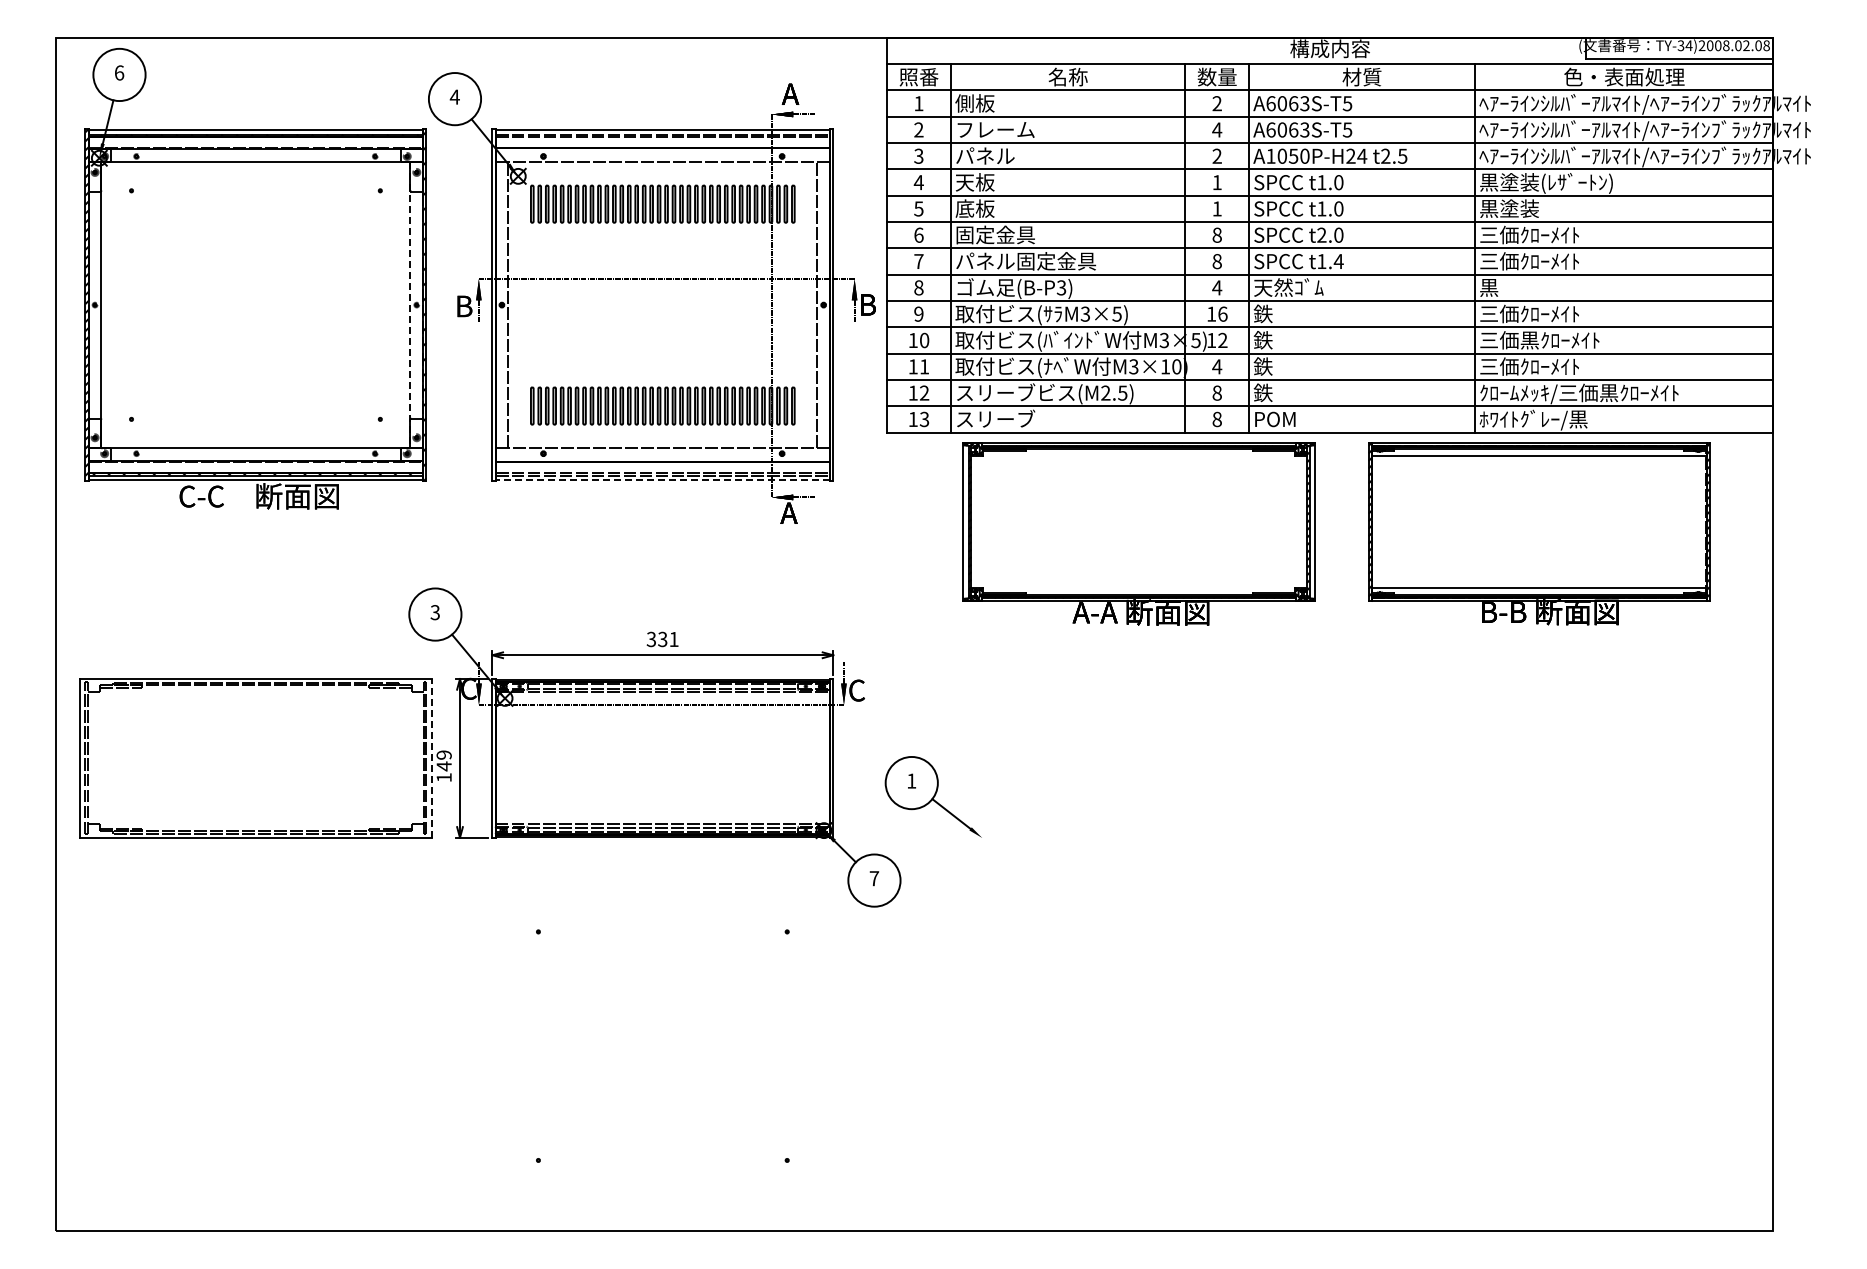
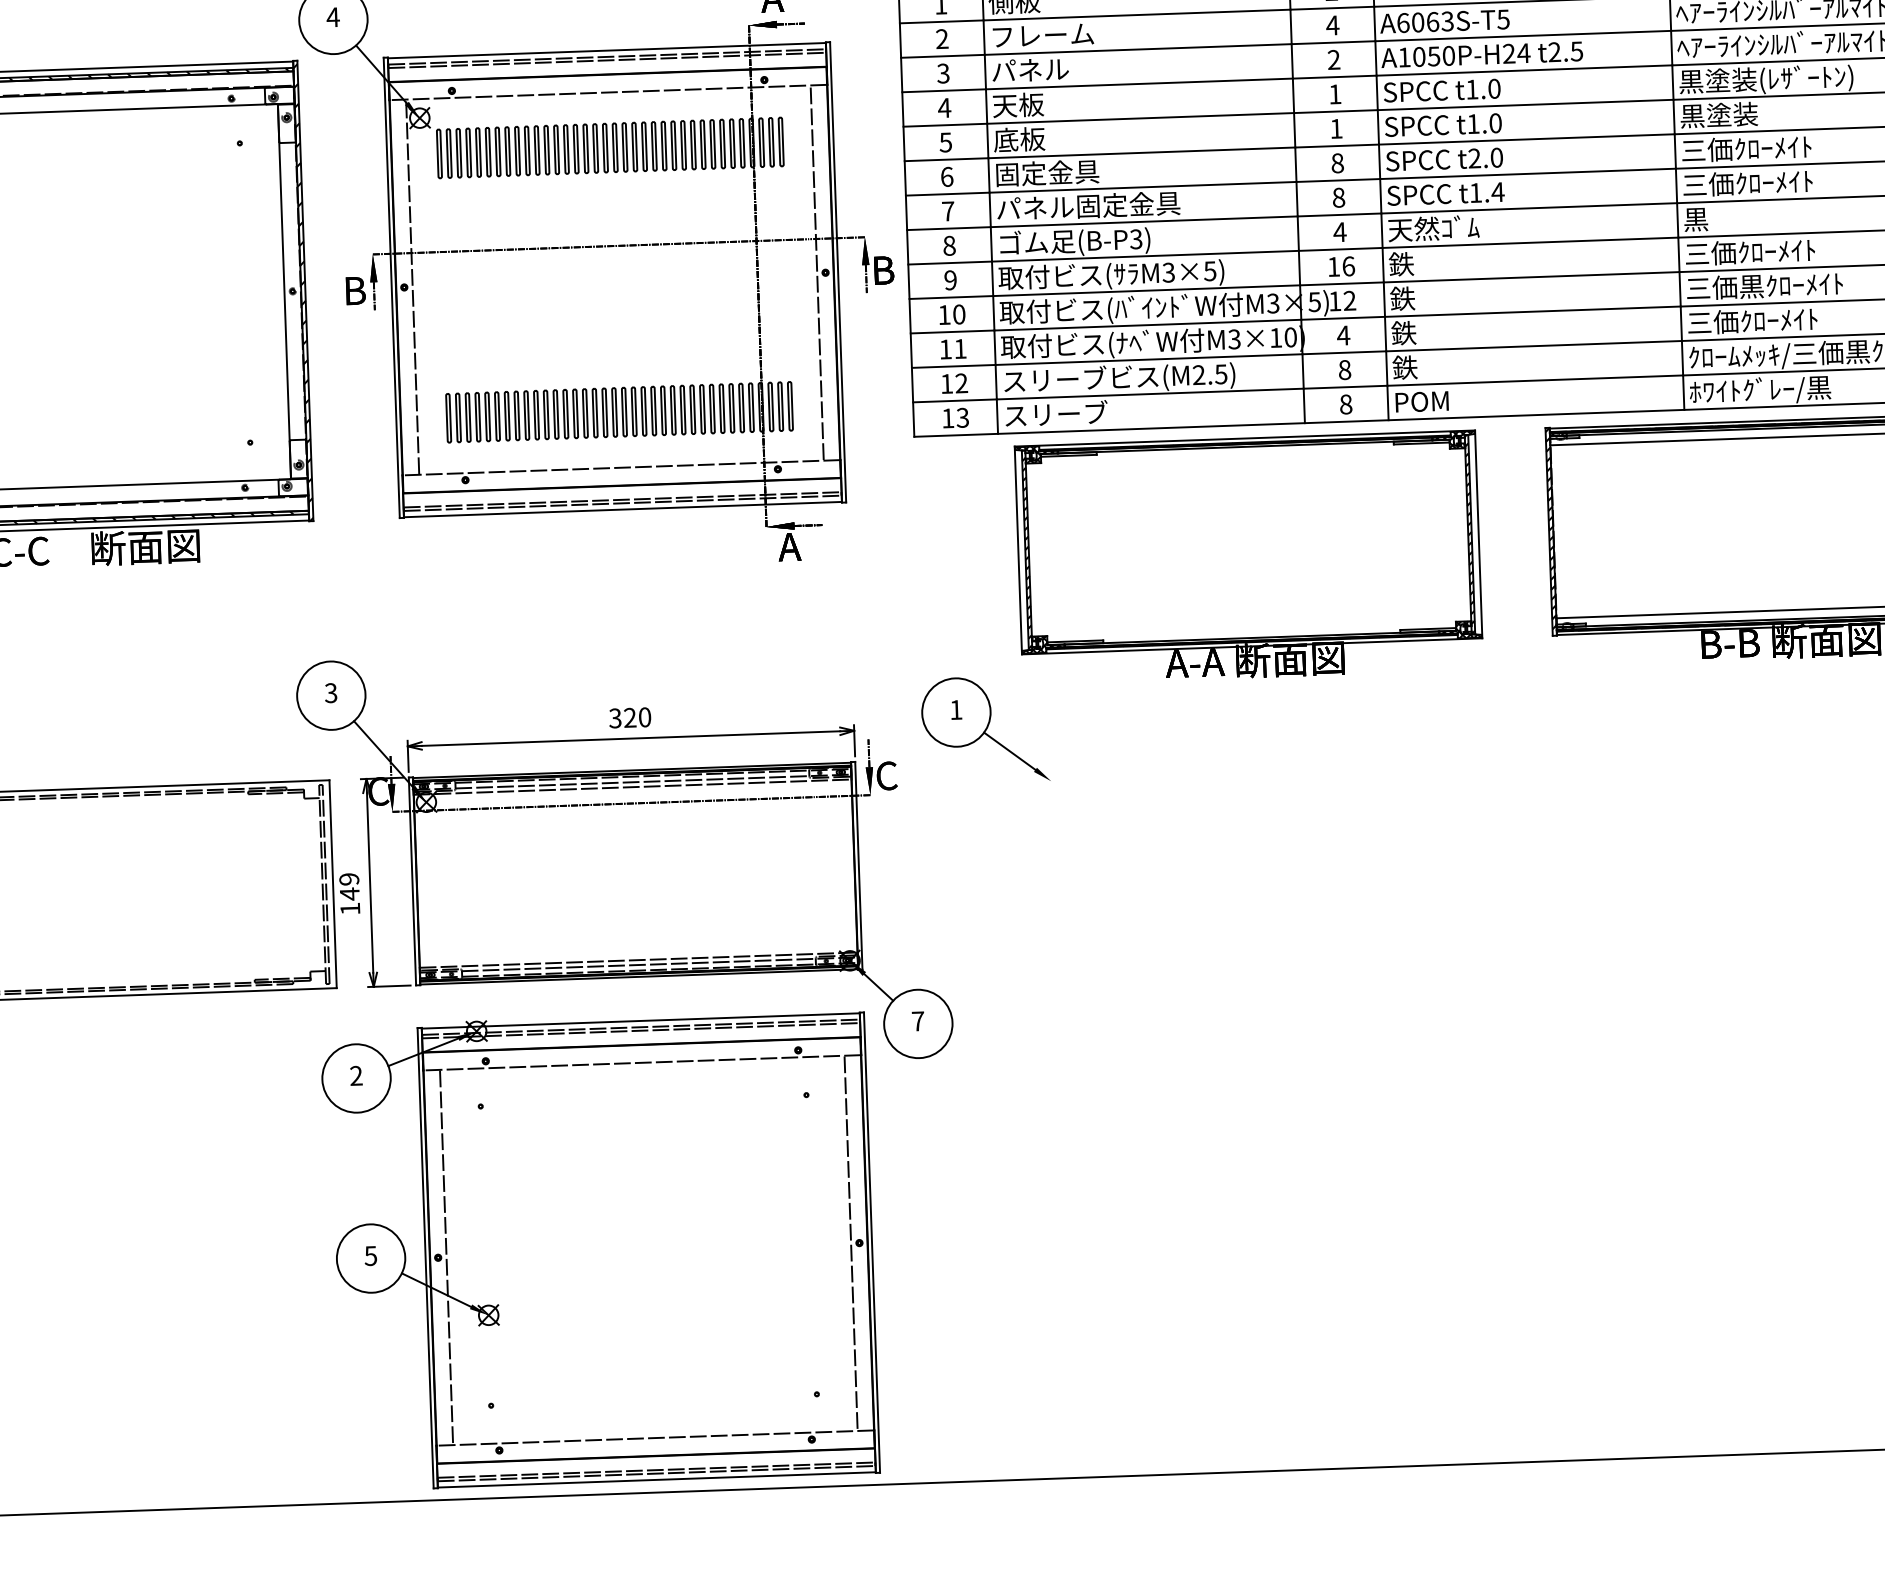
line: (410, 305) -> (284, 292), dashed -> solid
line: (662, 480) -> (622, 509), dashed -> solid
text: (668, 639) -> (637, 717), 331 -> 320
line: (431, 757) -> (332, 883), dashed -> solid
part: (932, 796) -> (984, 729), moved
part: (625, 1044) -> (599, 1249), added

